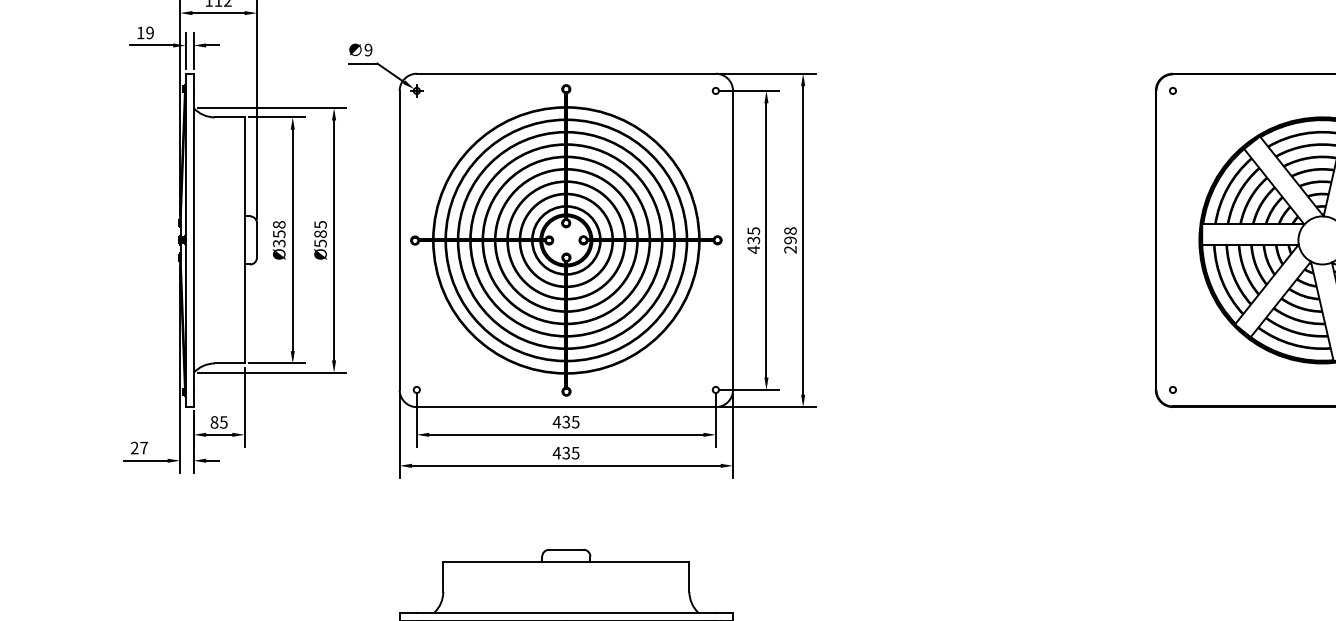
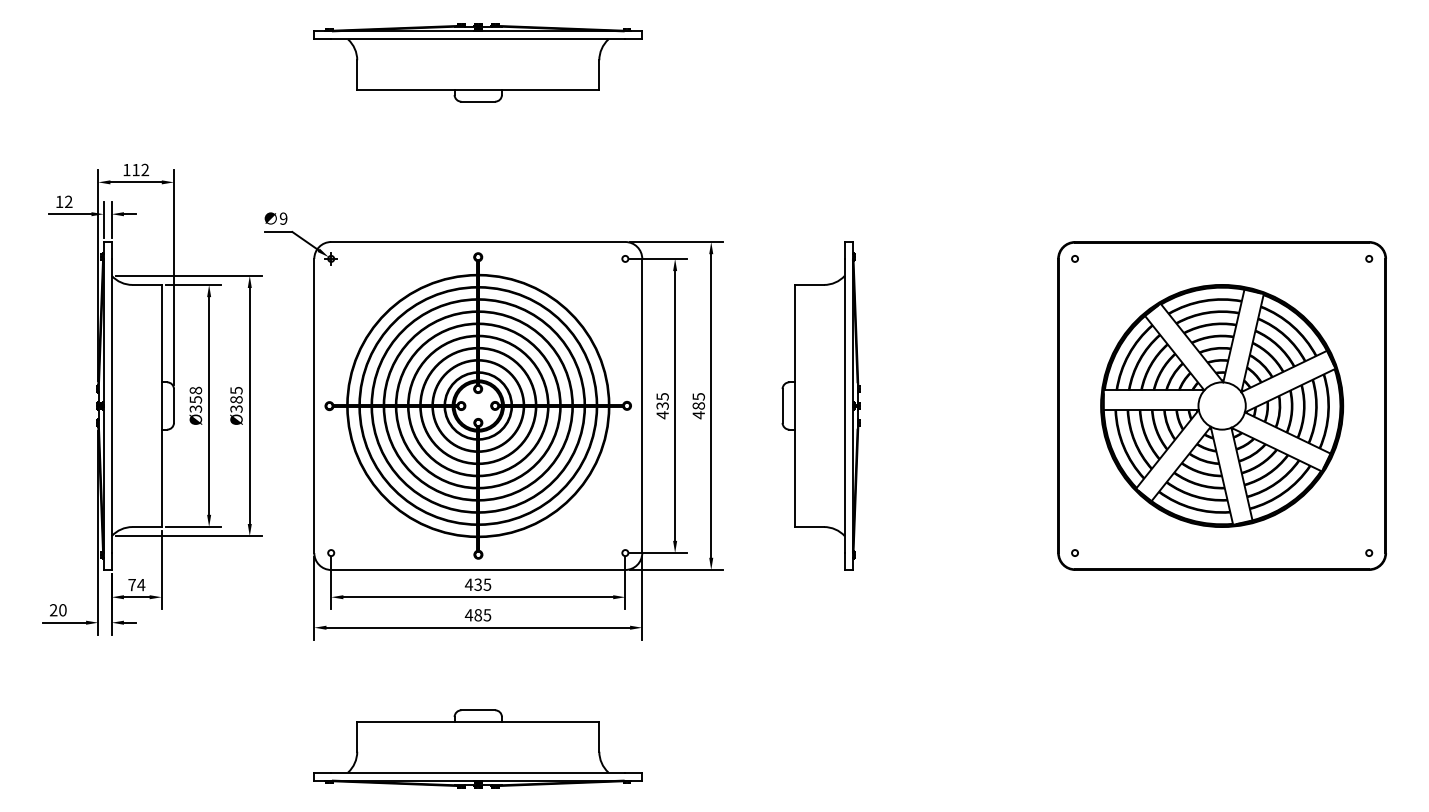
text: (149, 33) -> (68, 202), 19 -> 12
part: (914, 239) -> (820, 405), added
text: (790, 240) -> (698, 406), 298 -> 485
text: (319, 242) -> (235, 408), Ø585 -> Ø385
text: (218, 421) -> (136, 584), 85 -> 74
text: (143, 448) -> (62, 610), 27 -> 20
text: (566, 453) -> (478, 615), 435 -> 485

